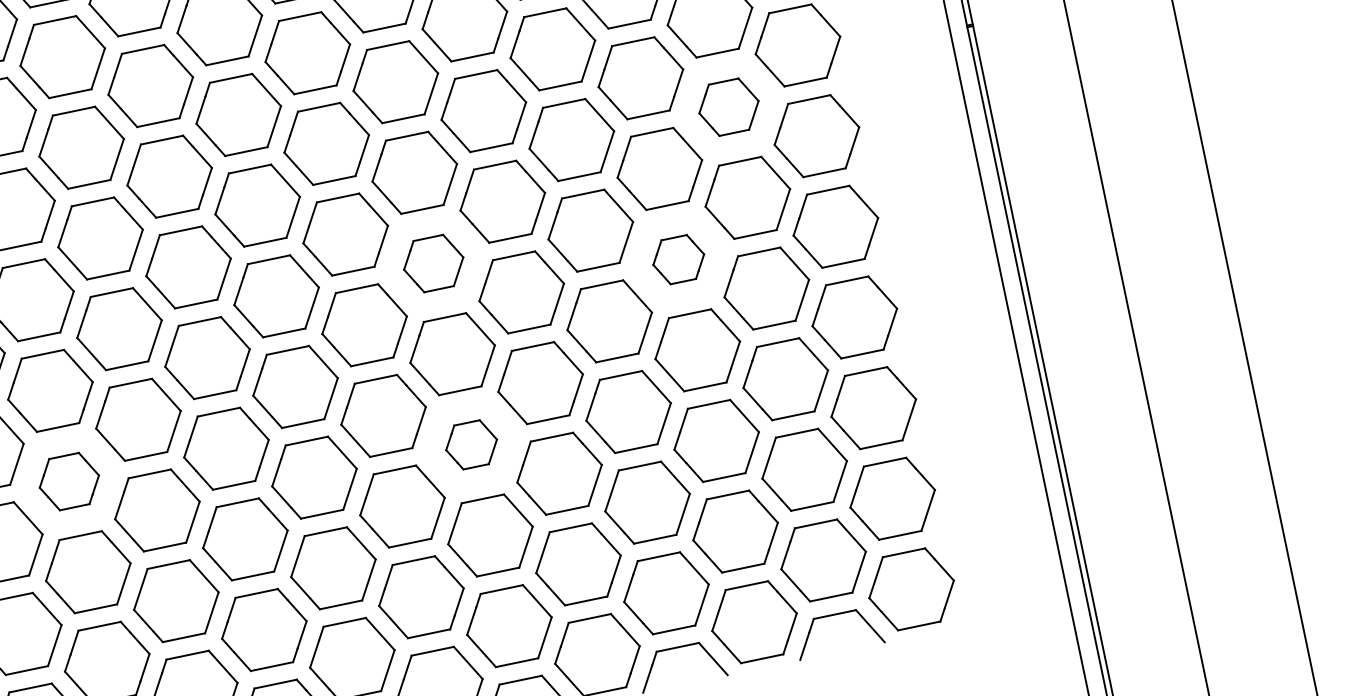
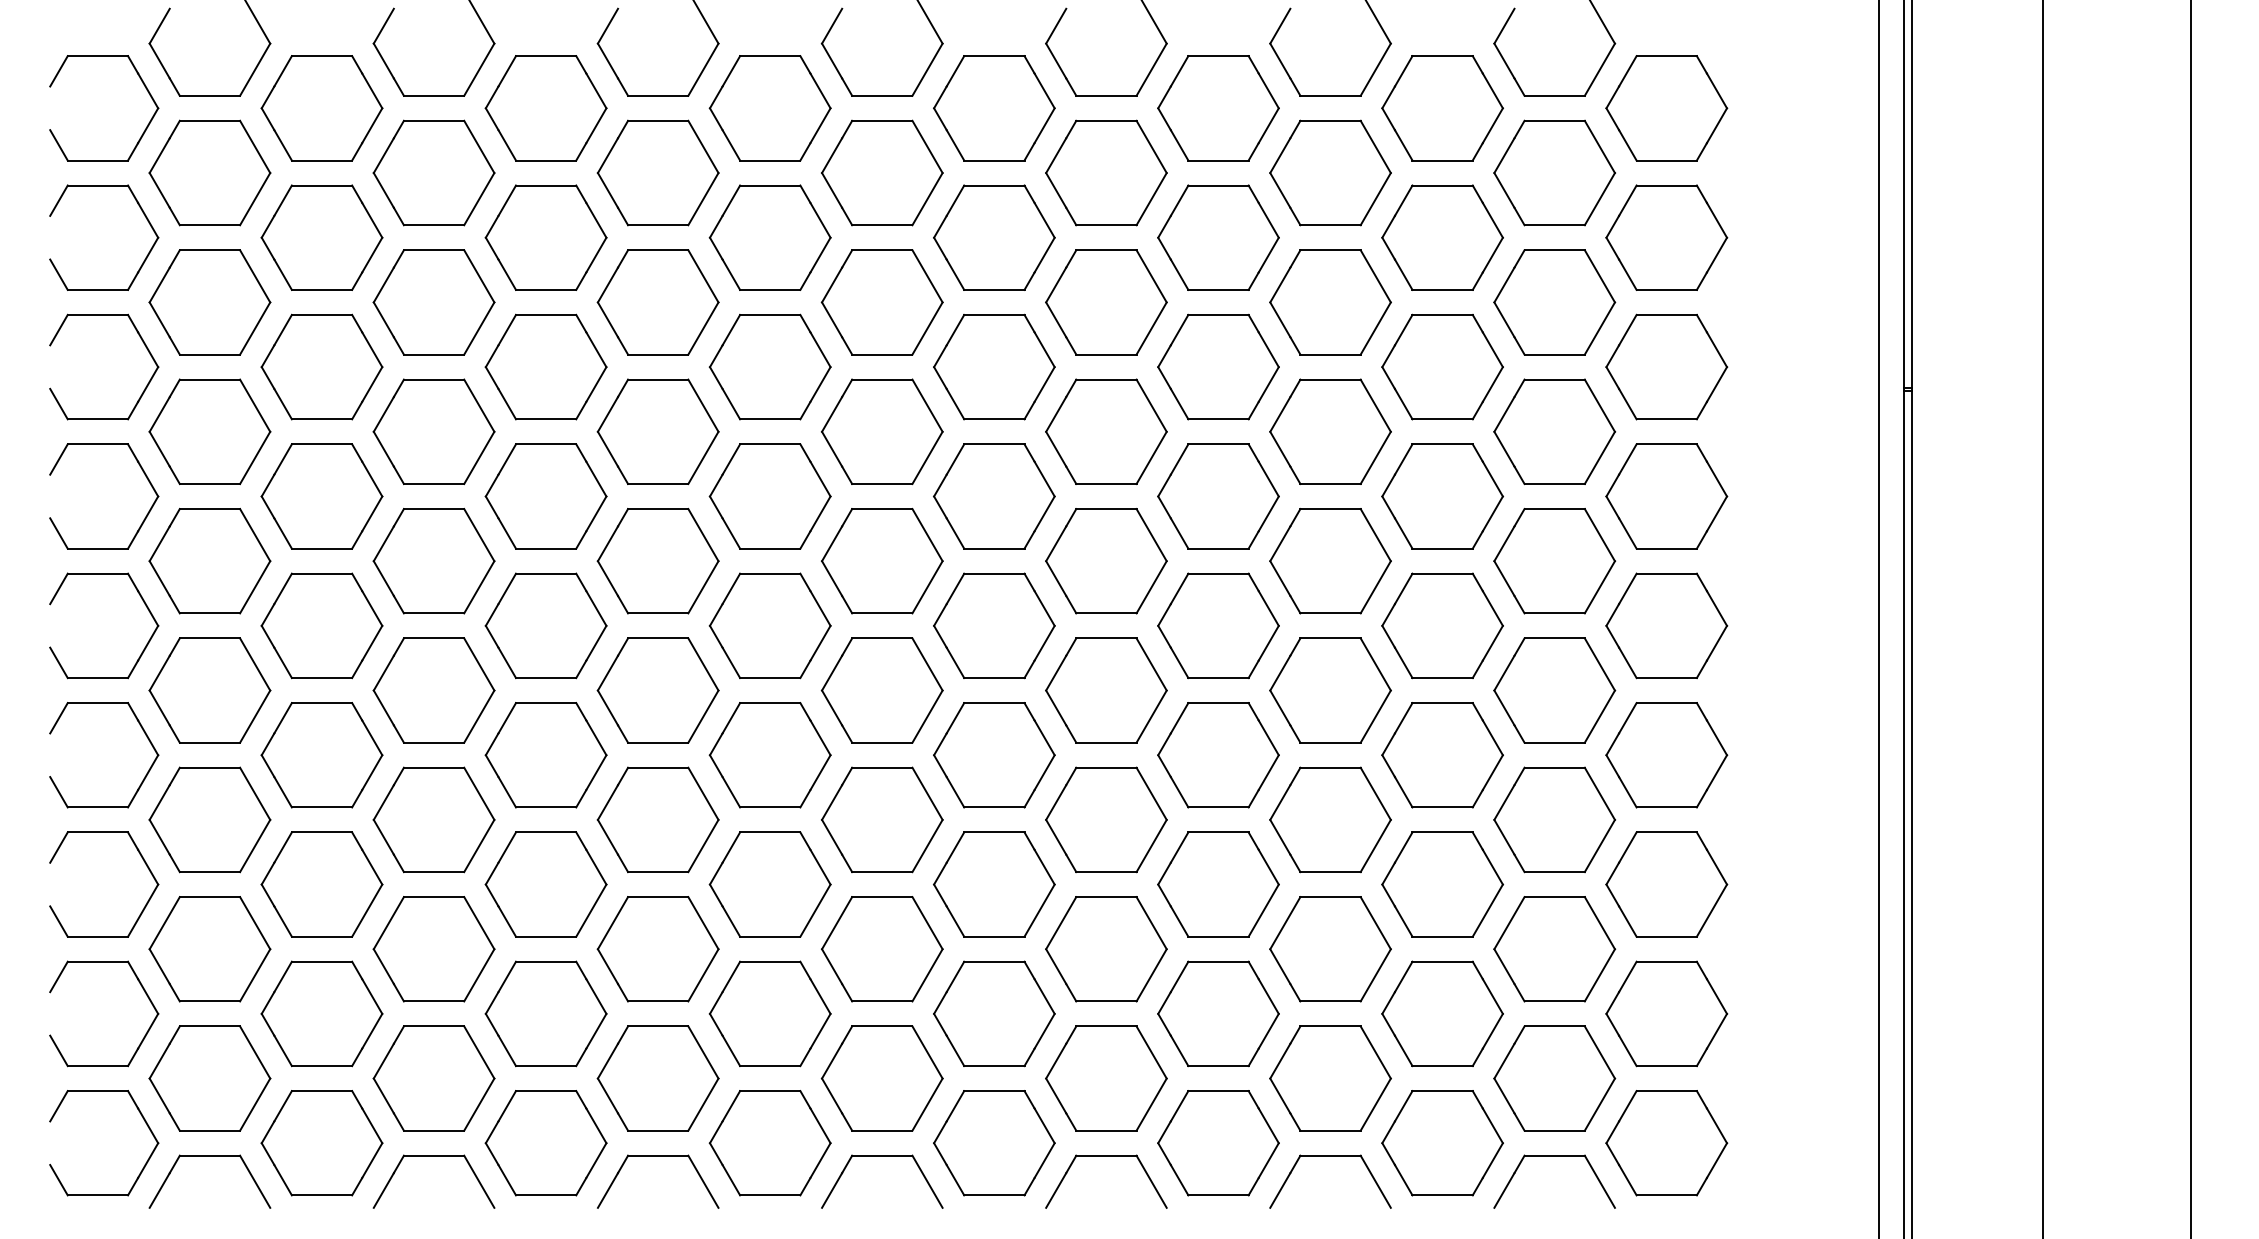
part: (728, 107) -> (1554, 431), size x1.43
part: (678, 259) -> (1442, 625), size x1.67
part: (433, 263) -> (1106, 561), size x1.43
part: (471, 444) -> (1106, 819), size x1.67
part: (69, 481) -> (545, 755), size x1.43

